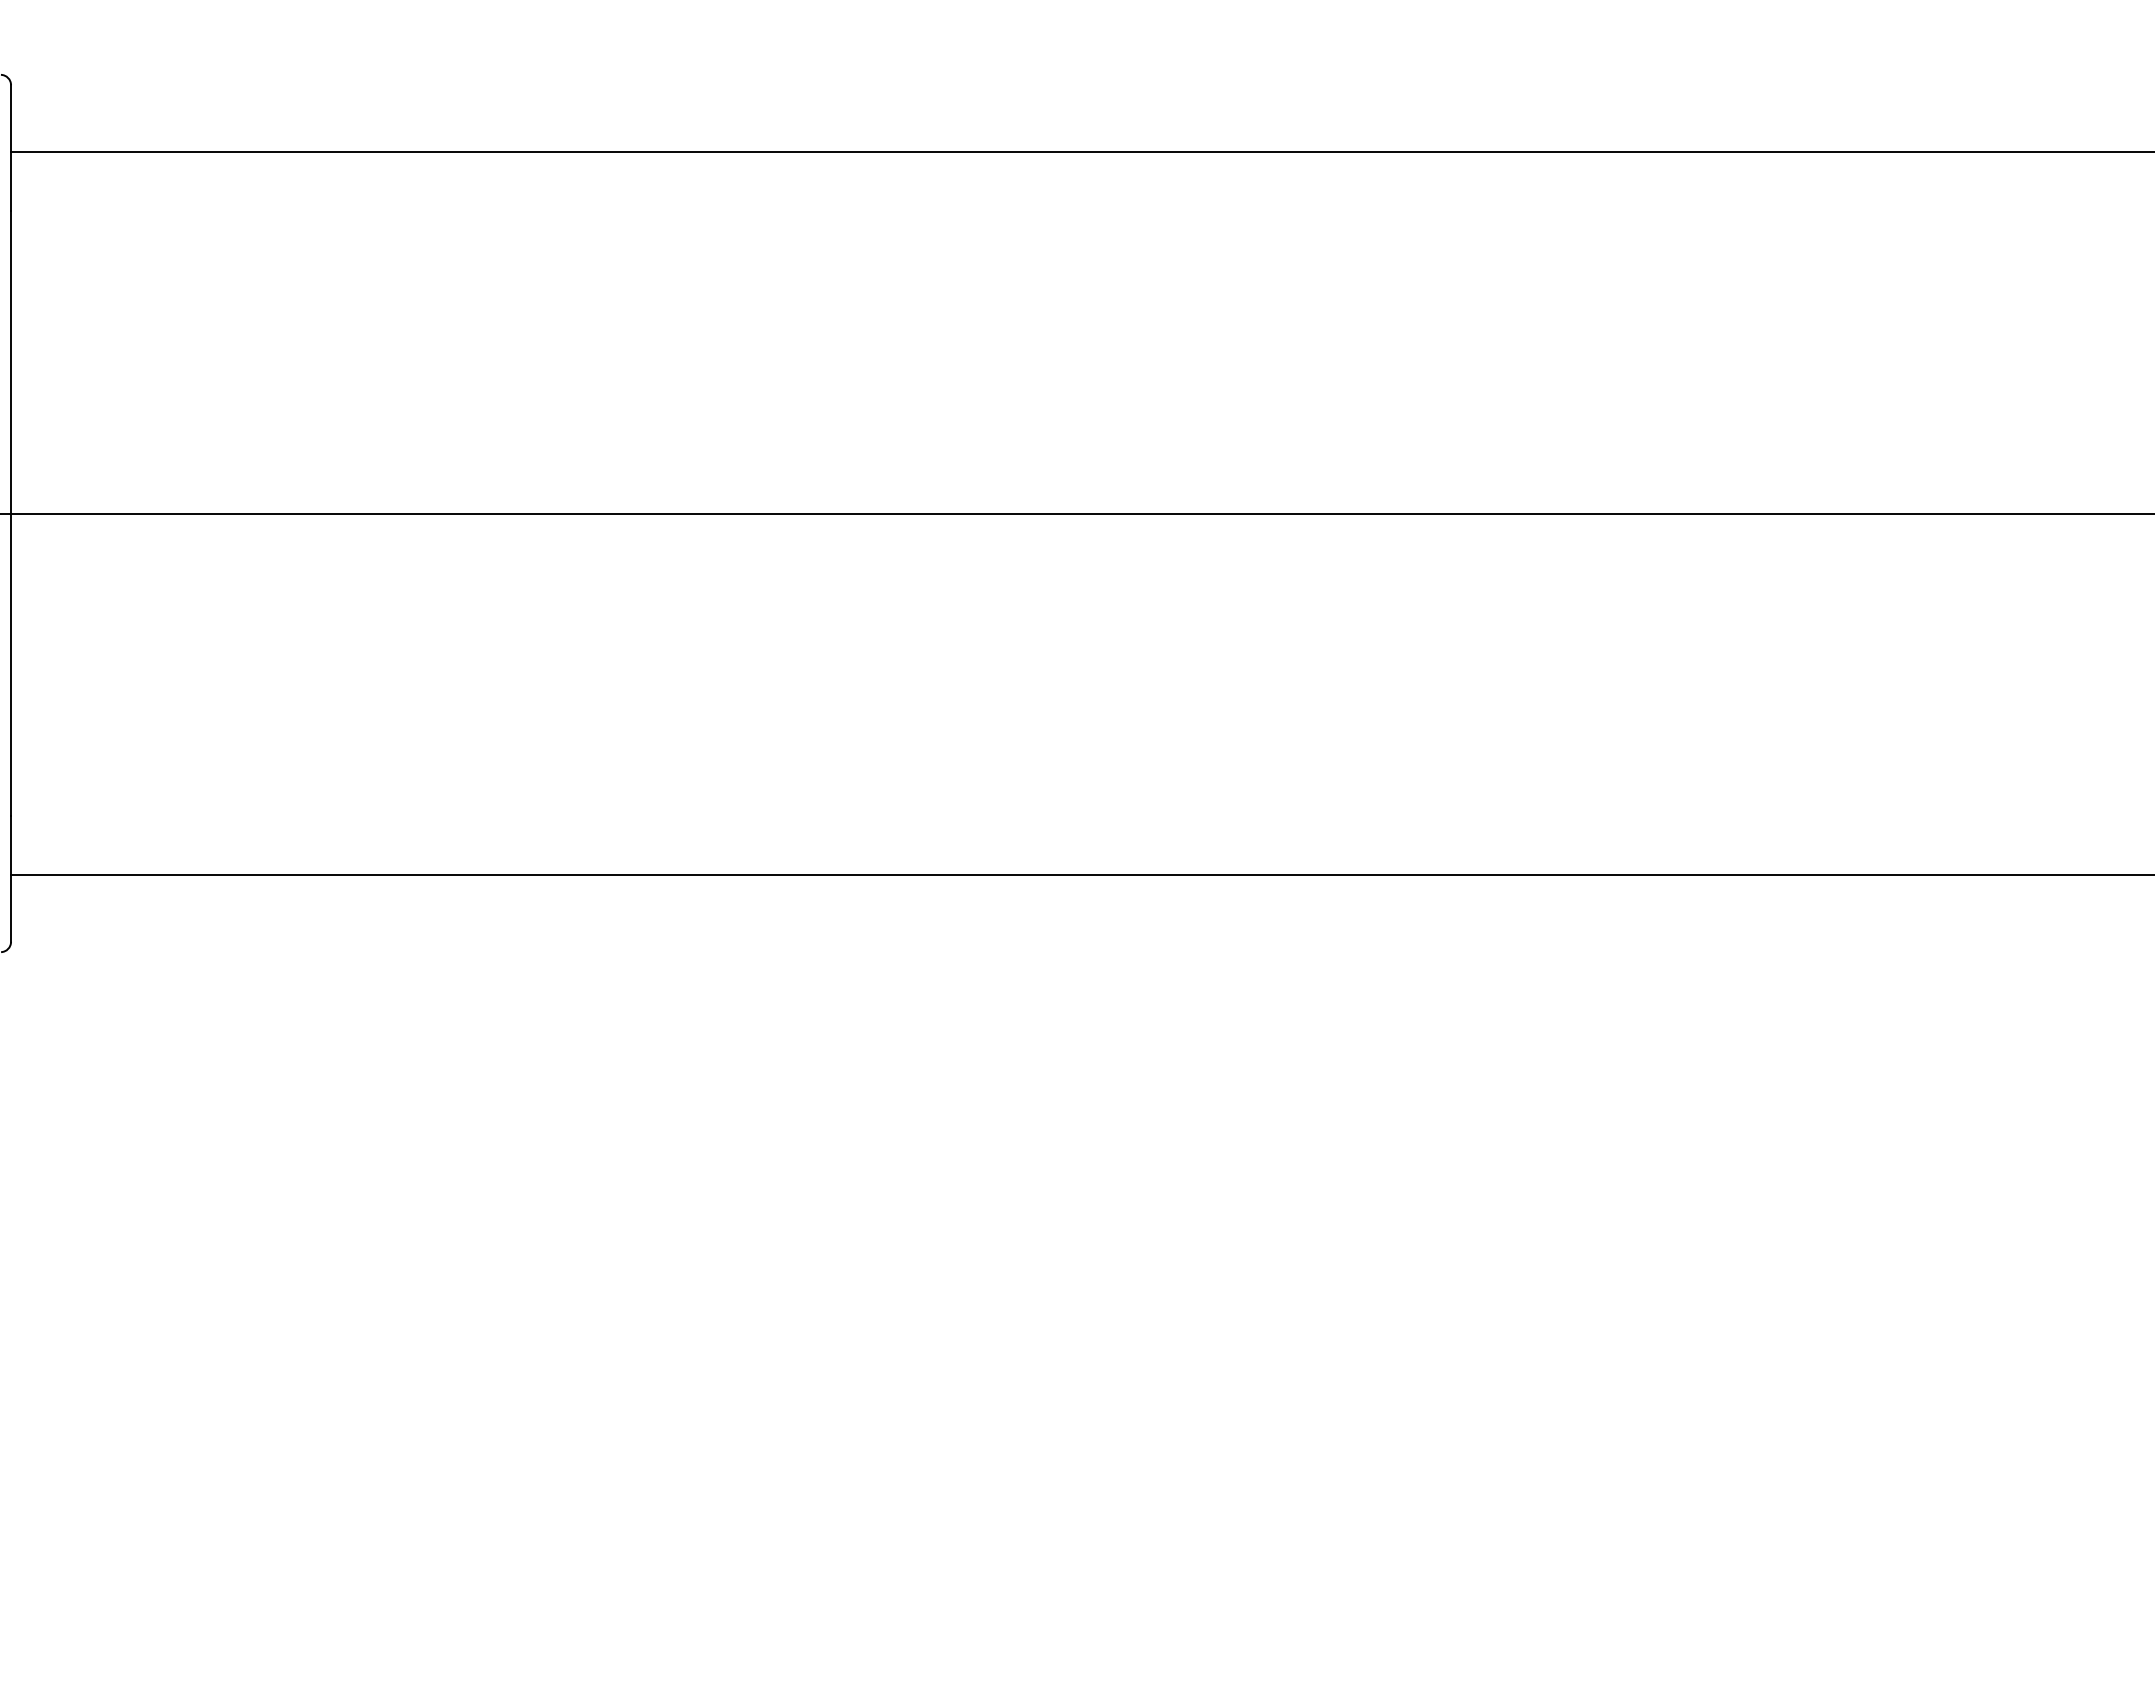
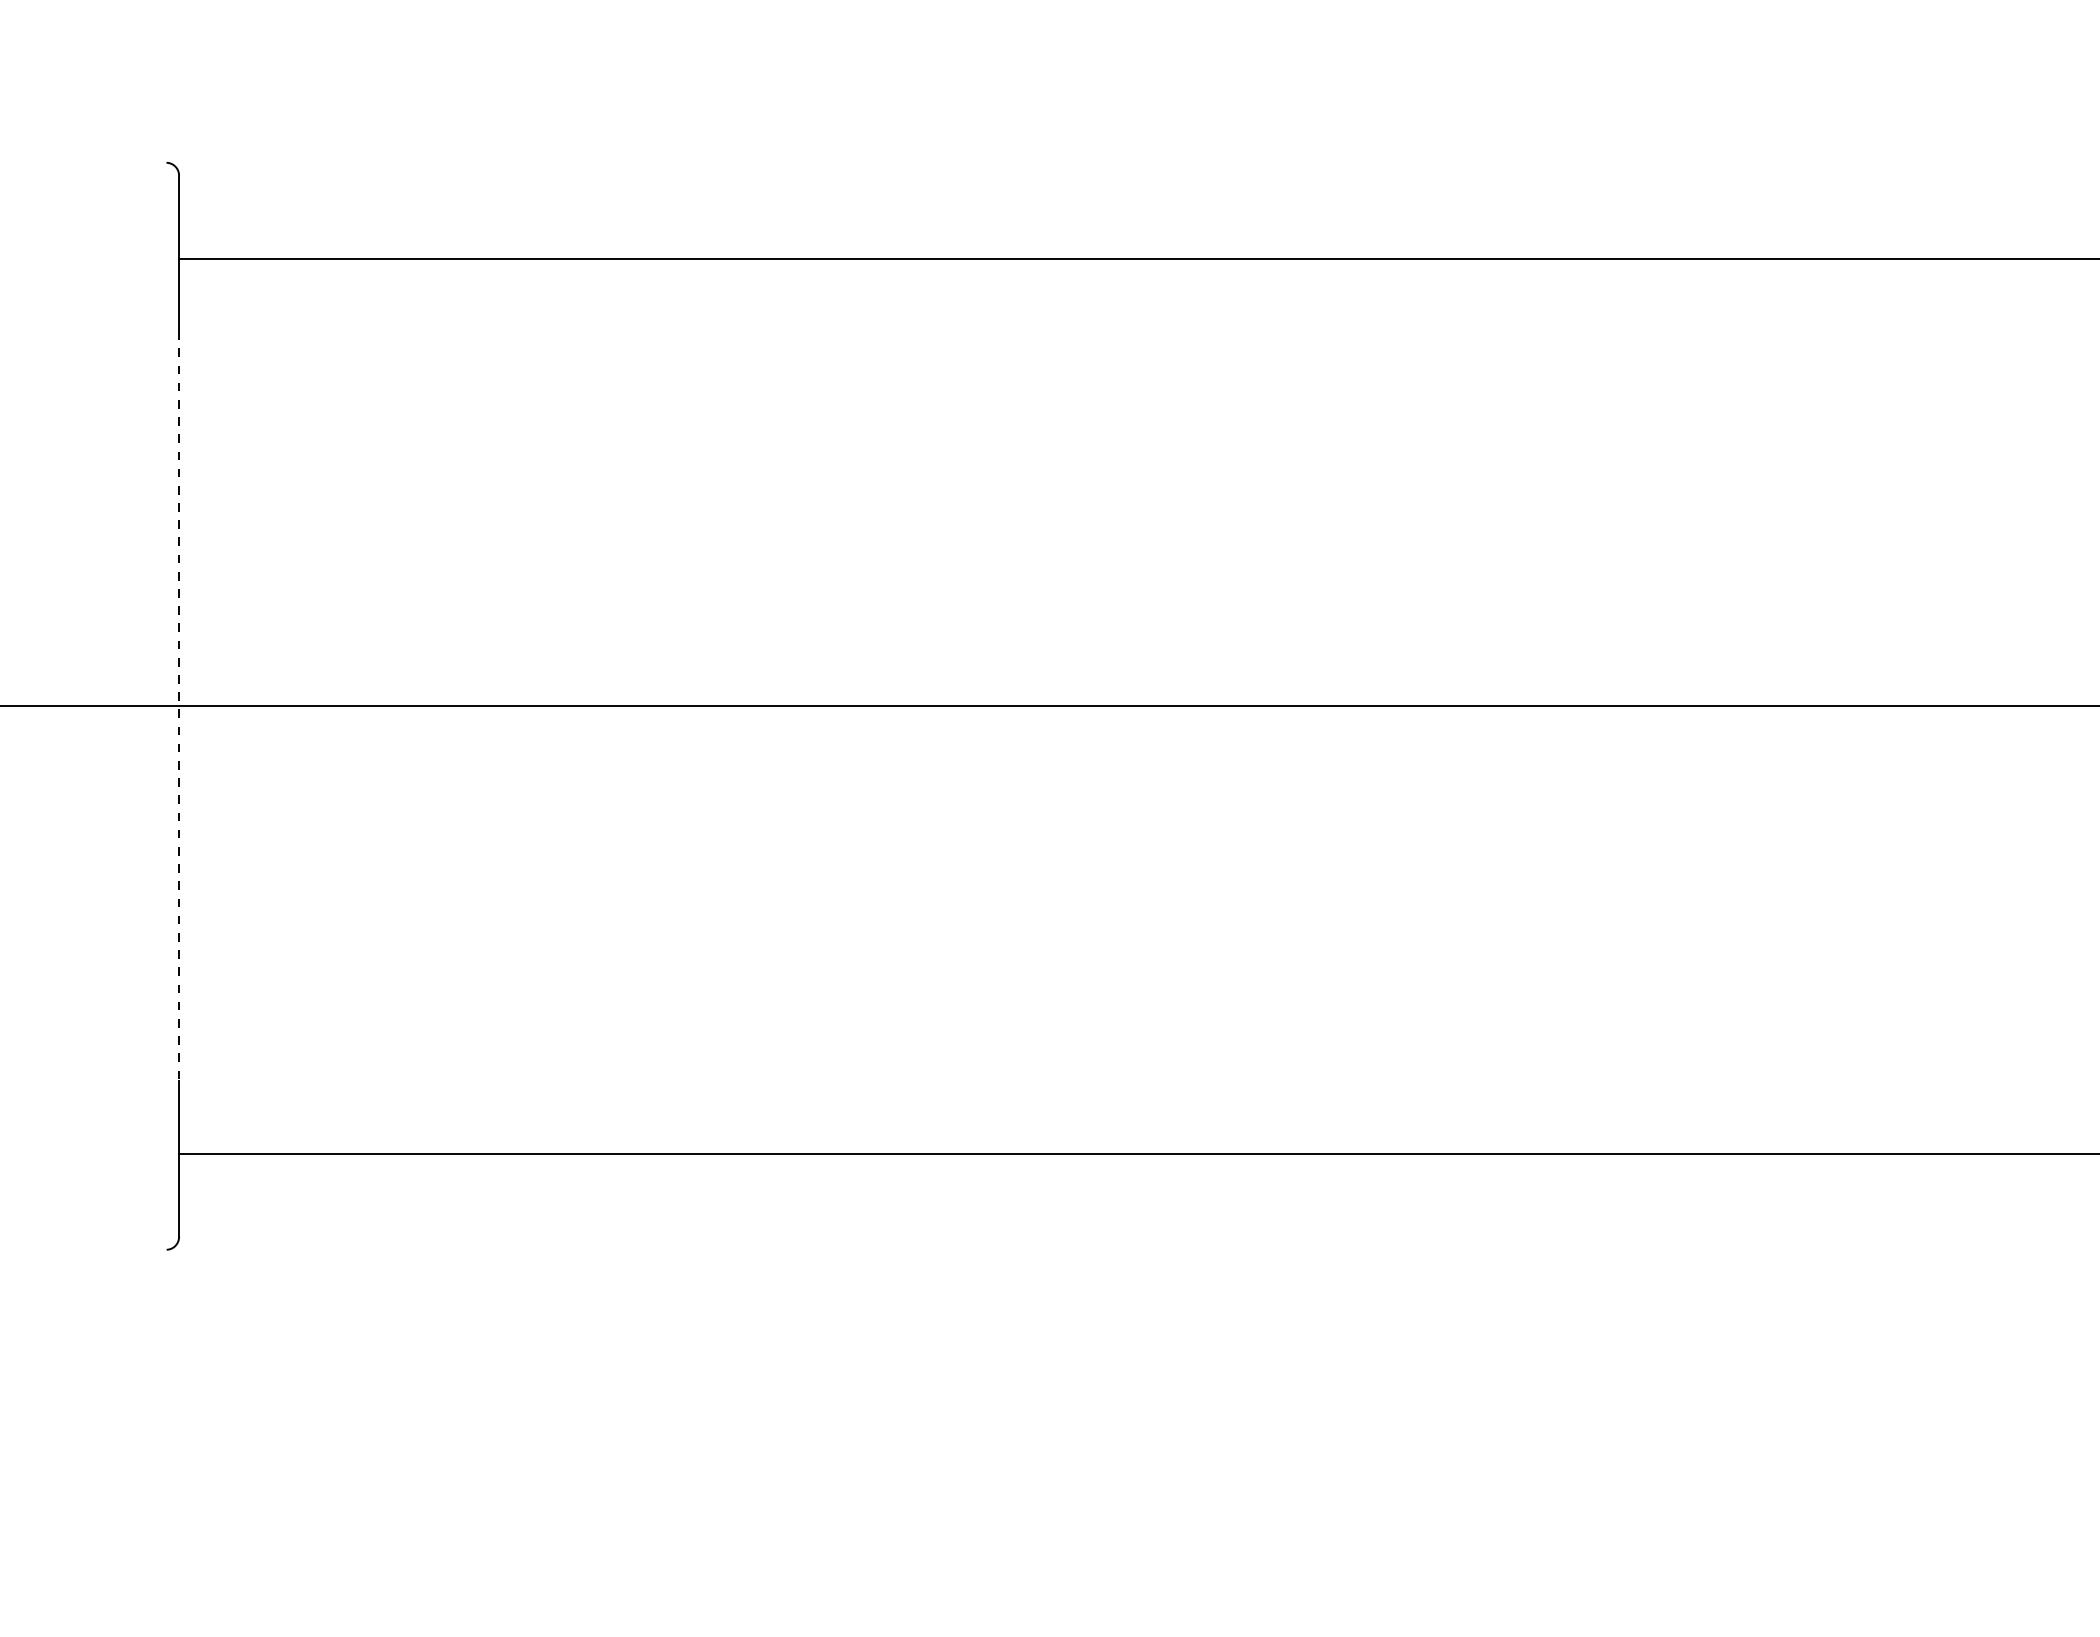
line: (11, 513) -> (179, 706), solid -> dashed

